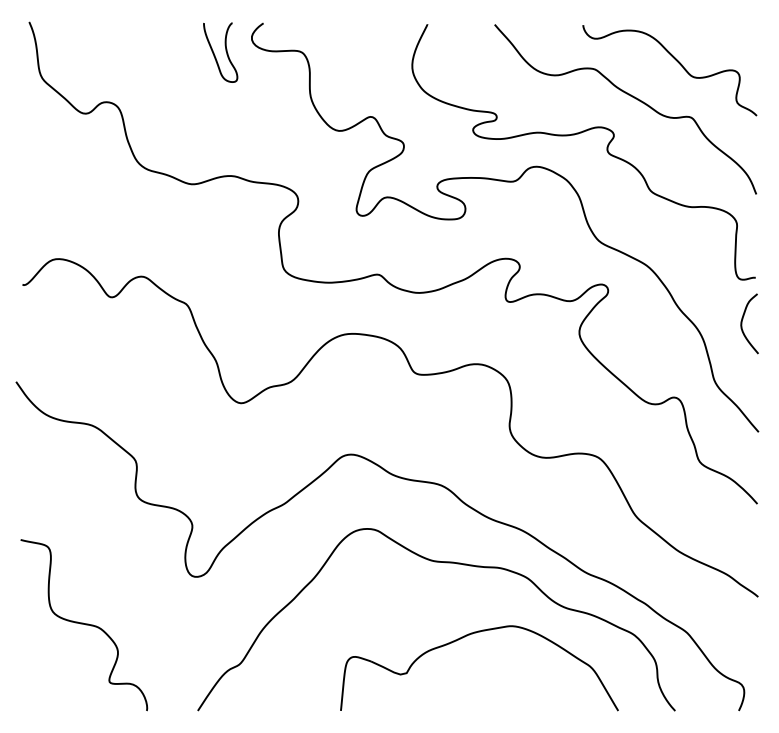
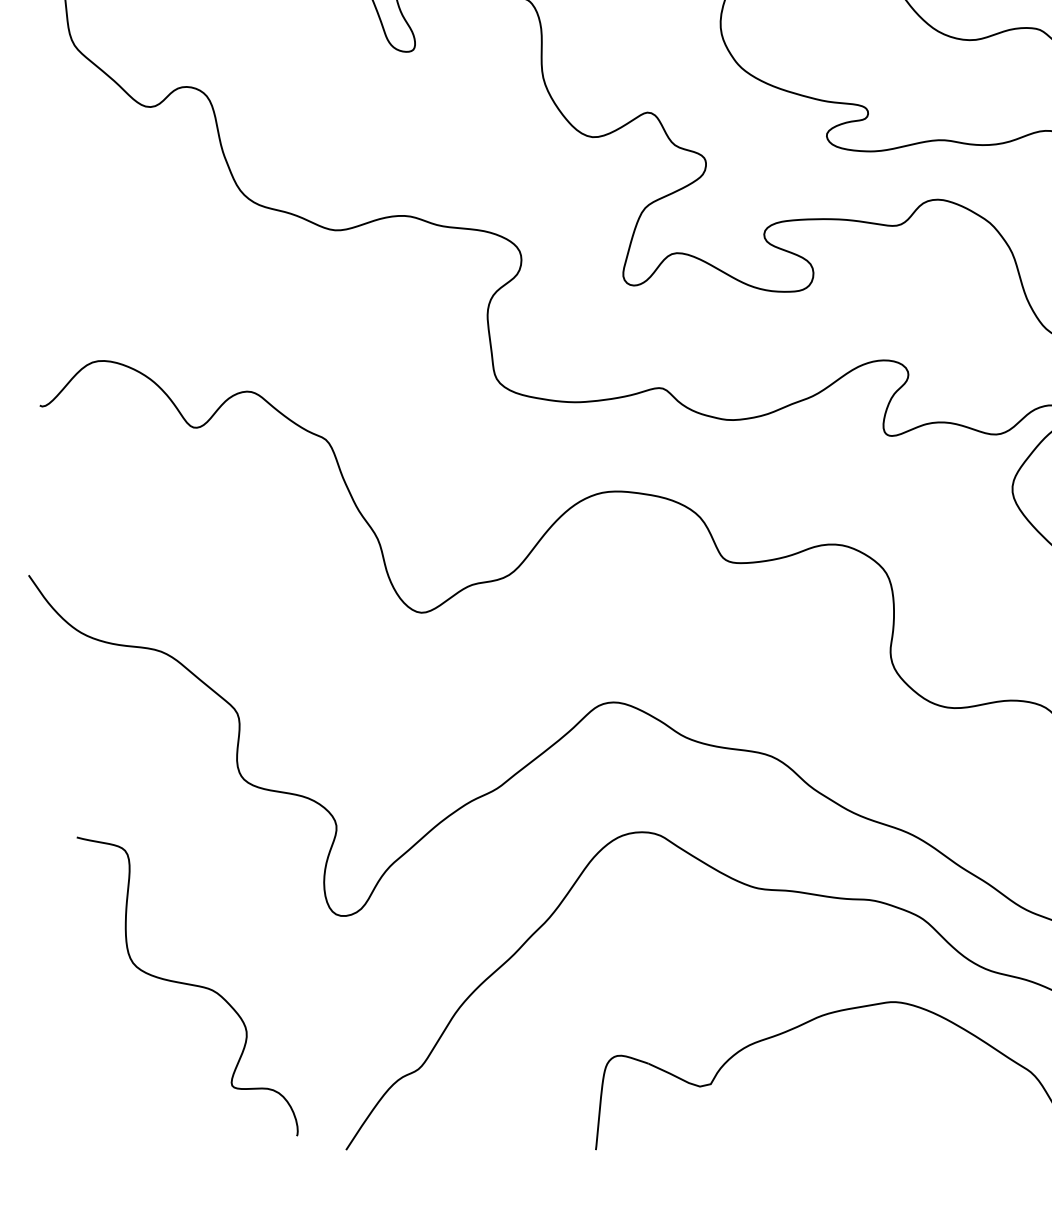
curve: (84, 624) -> (188, 985), moved

